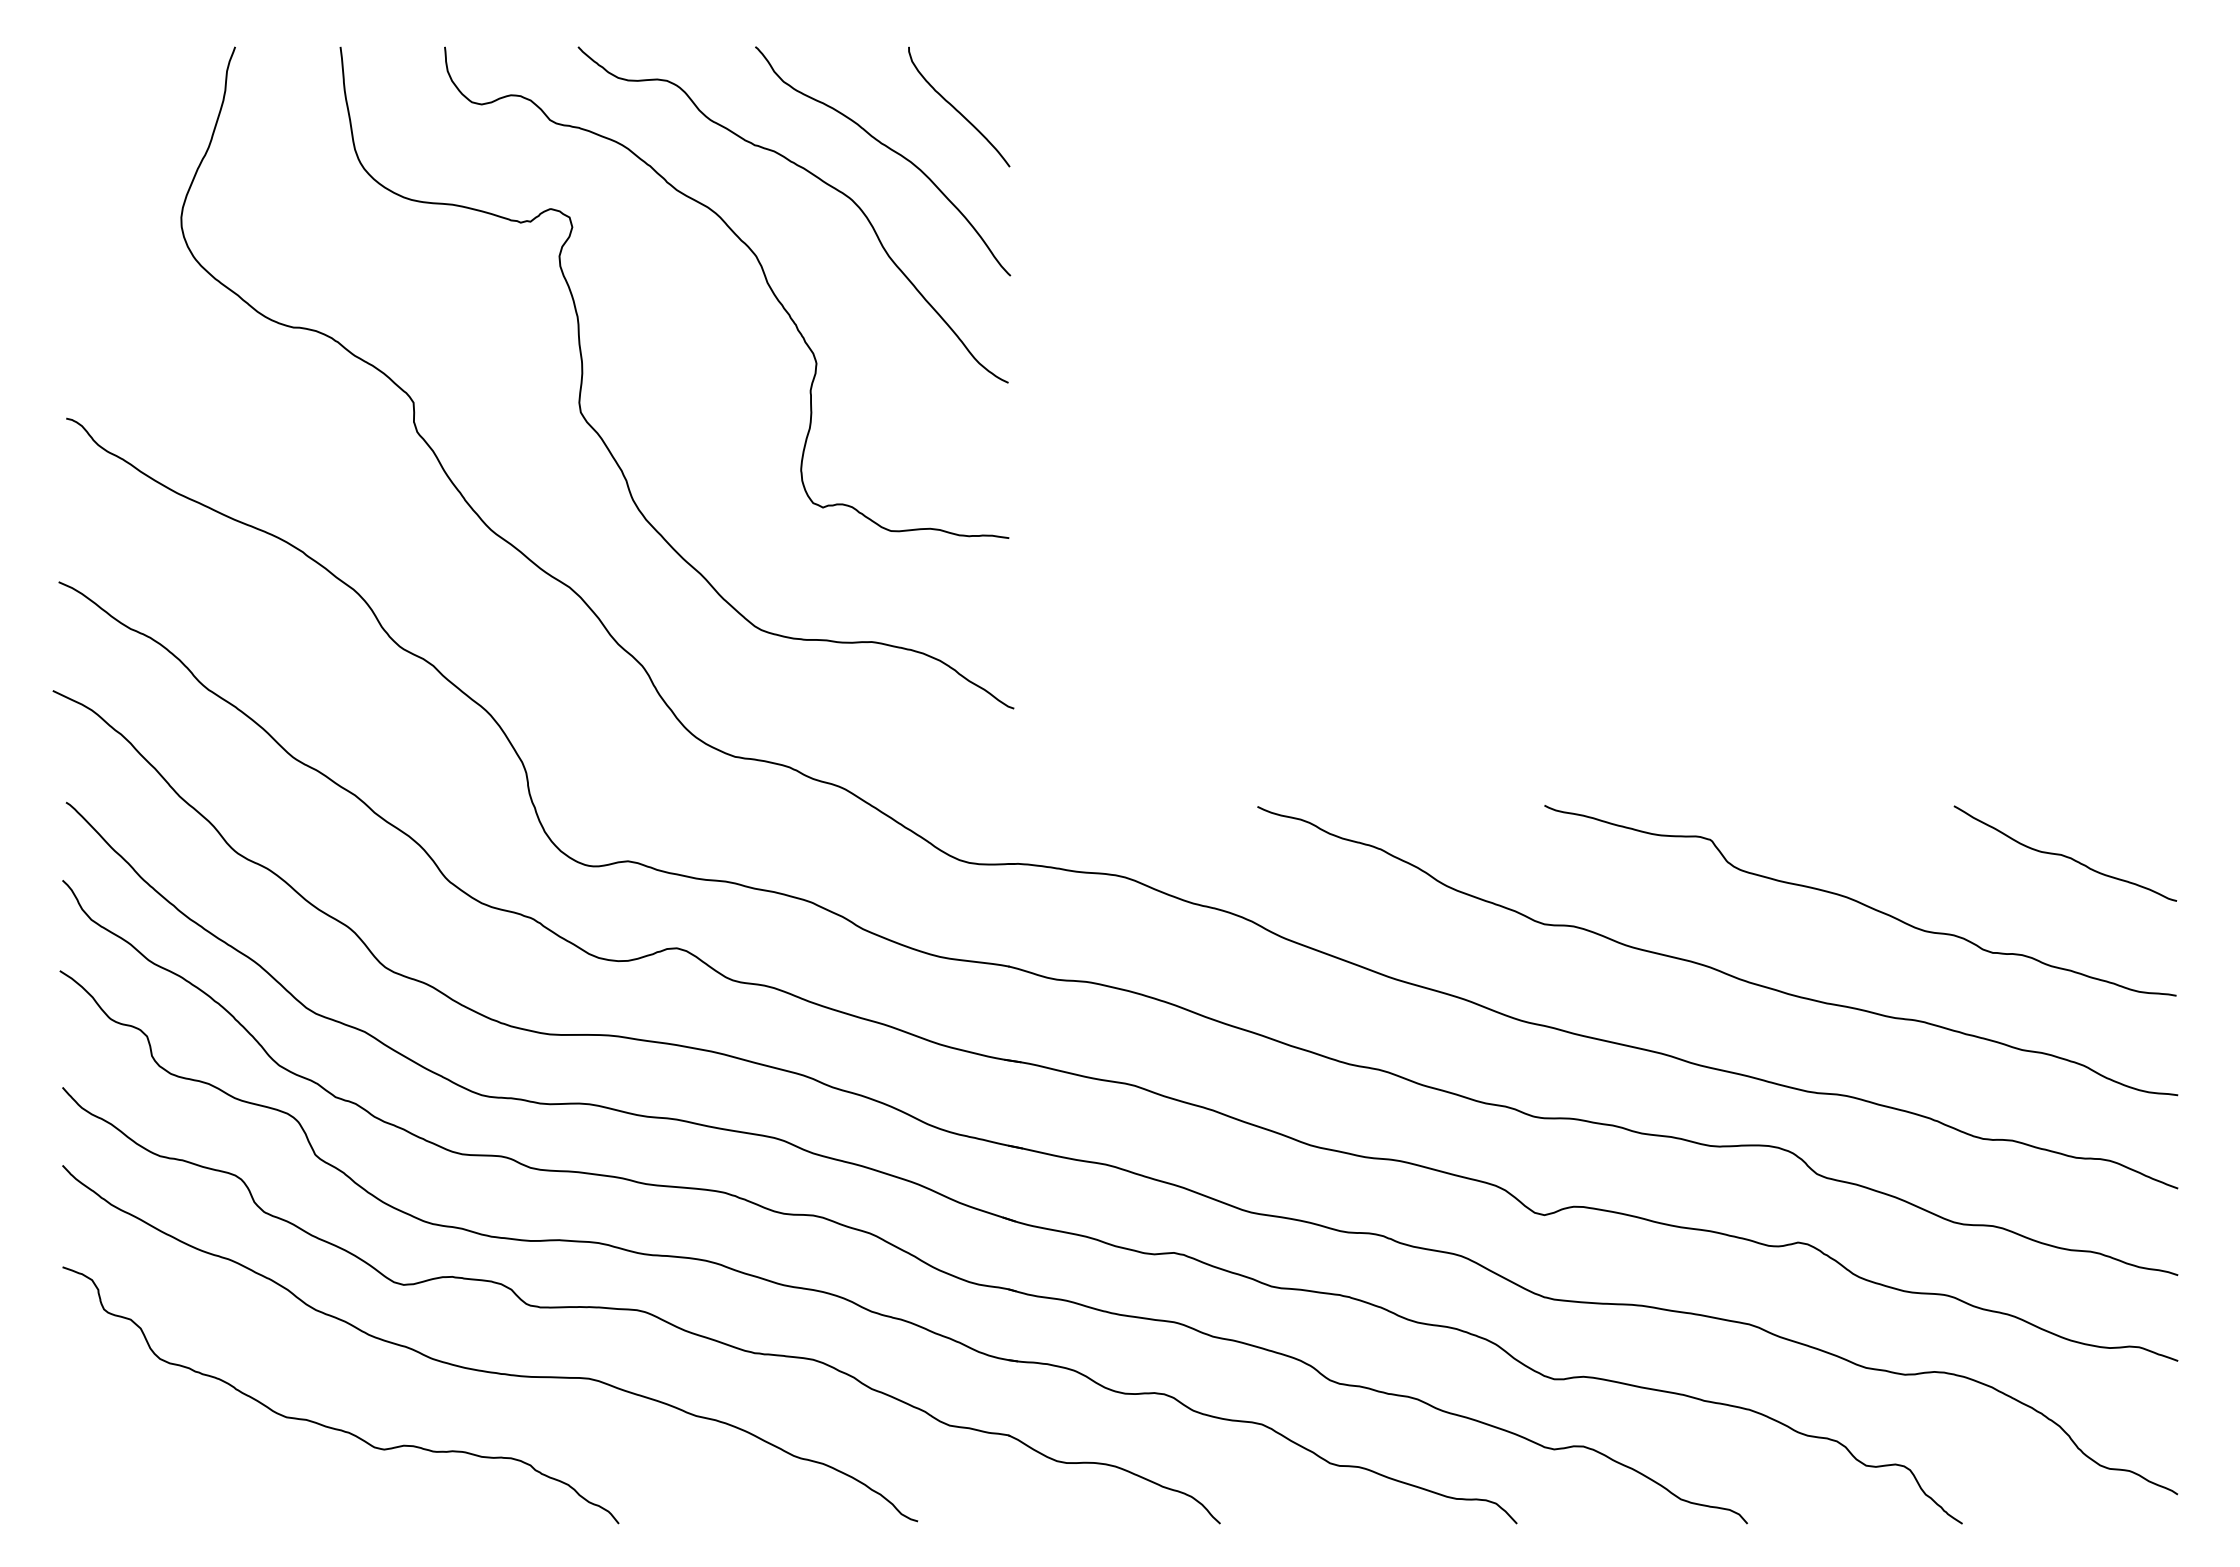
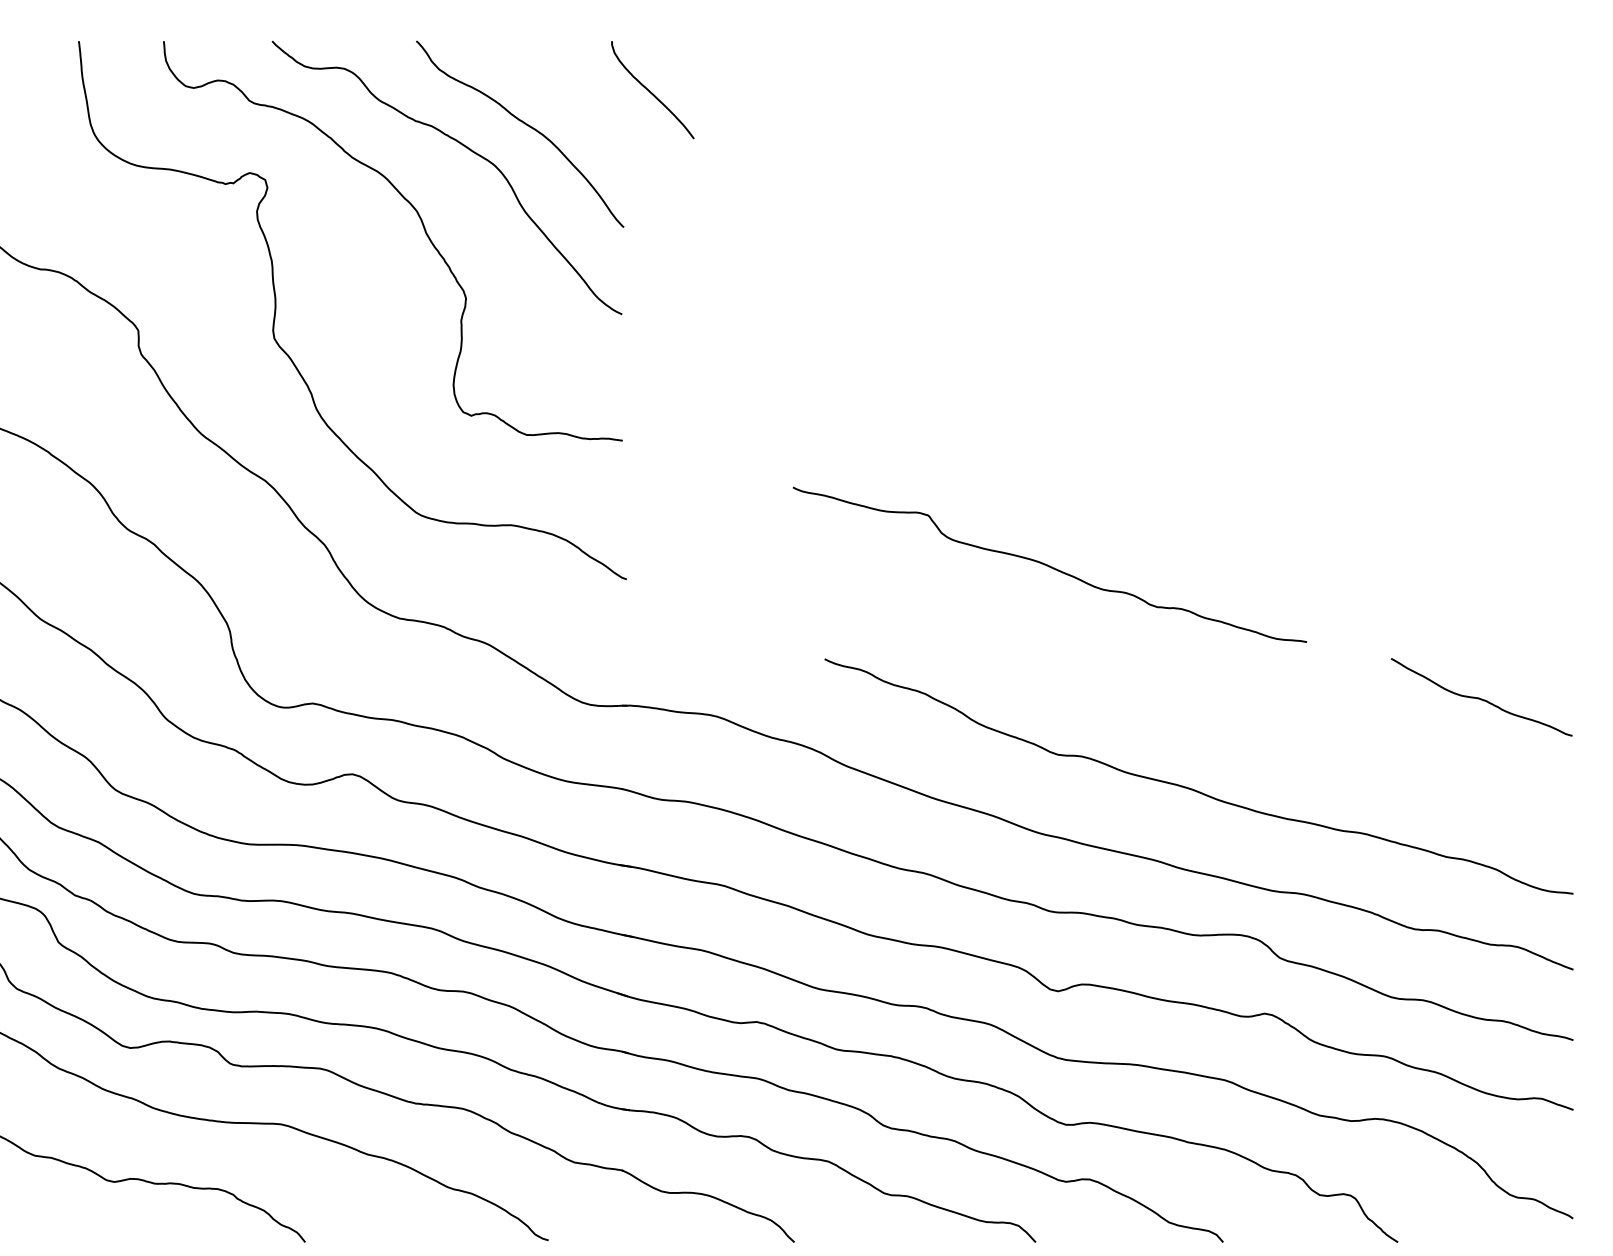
curve: (956, 108) -> (650, 91), moved
curve: (1859, 901) -> (1049, 565), moved

